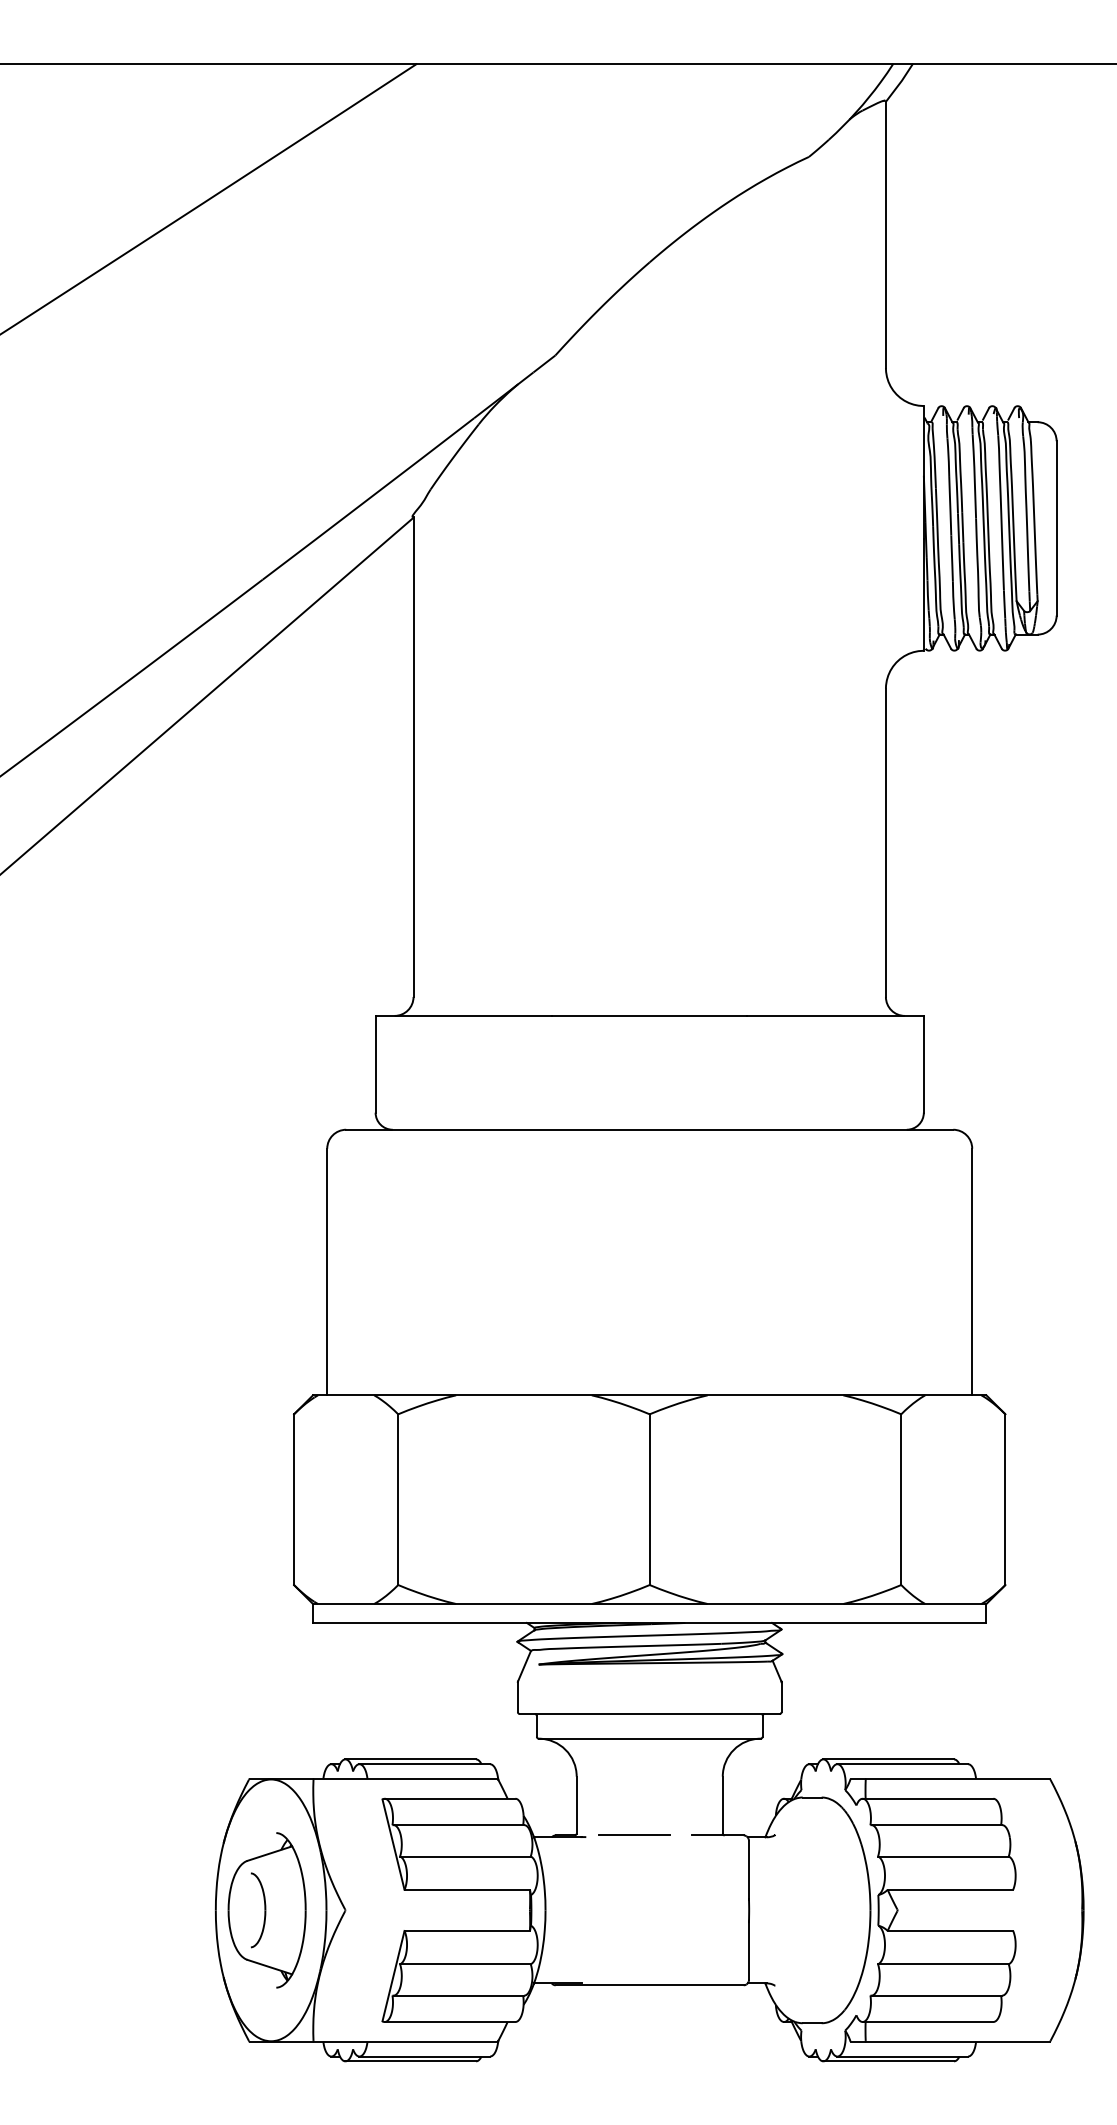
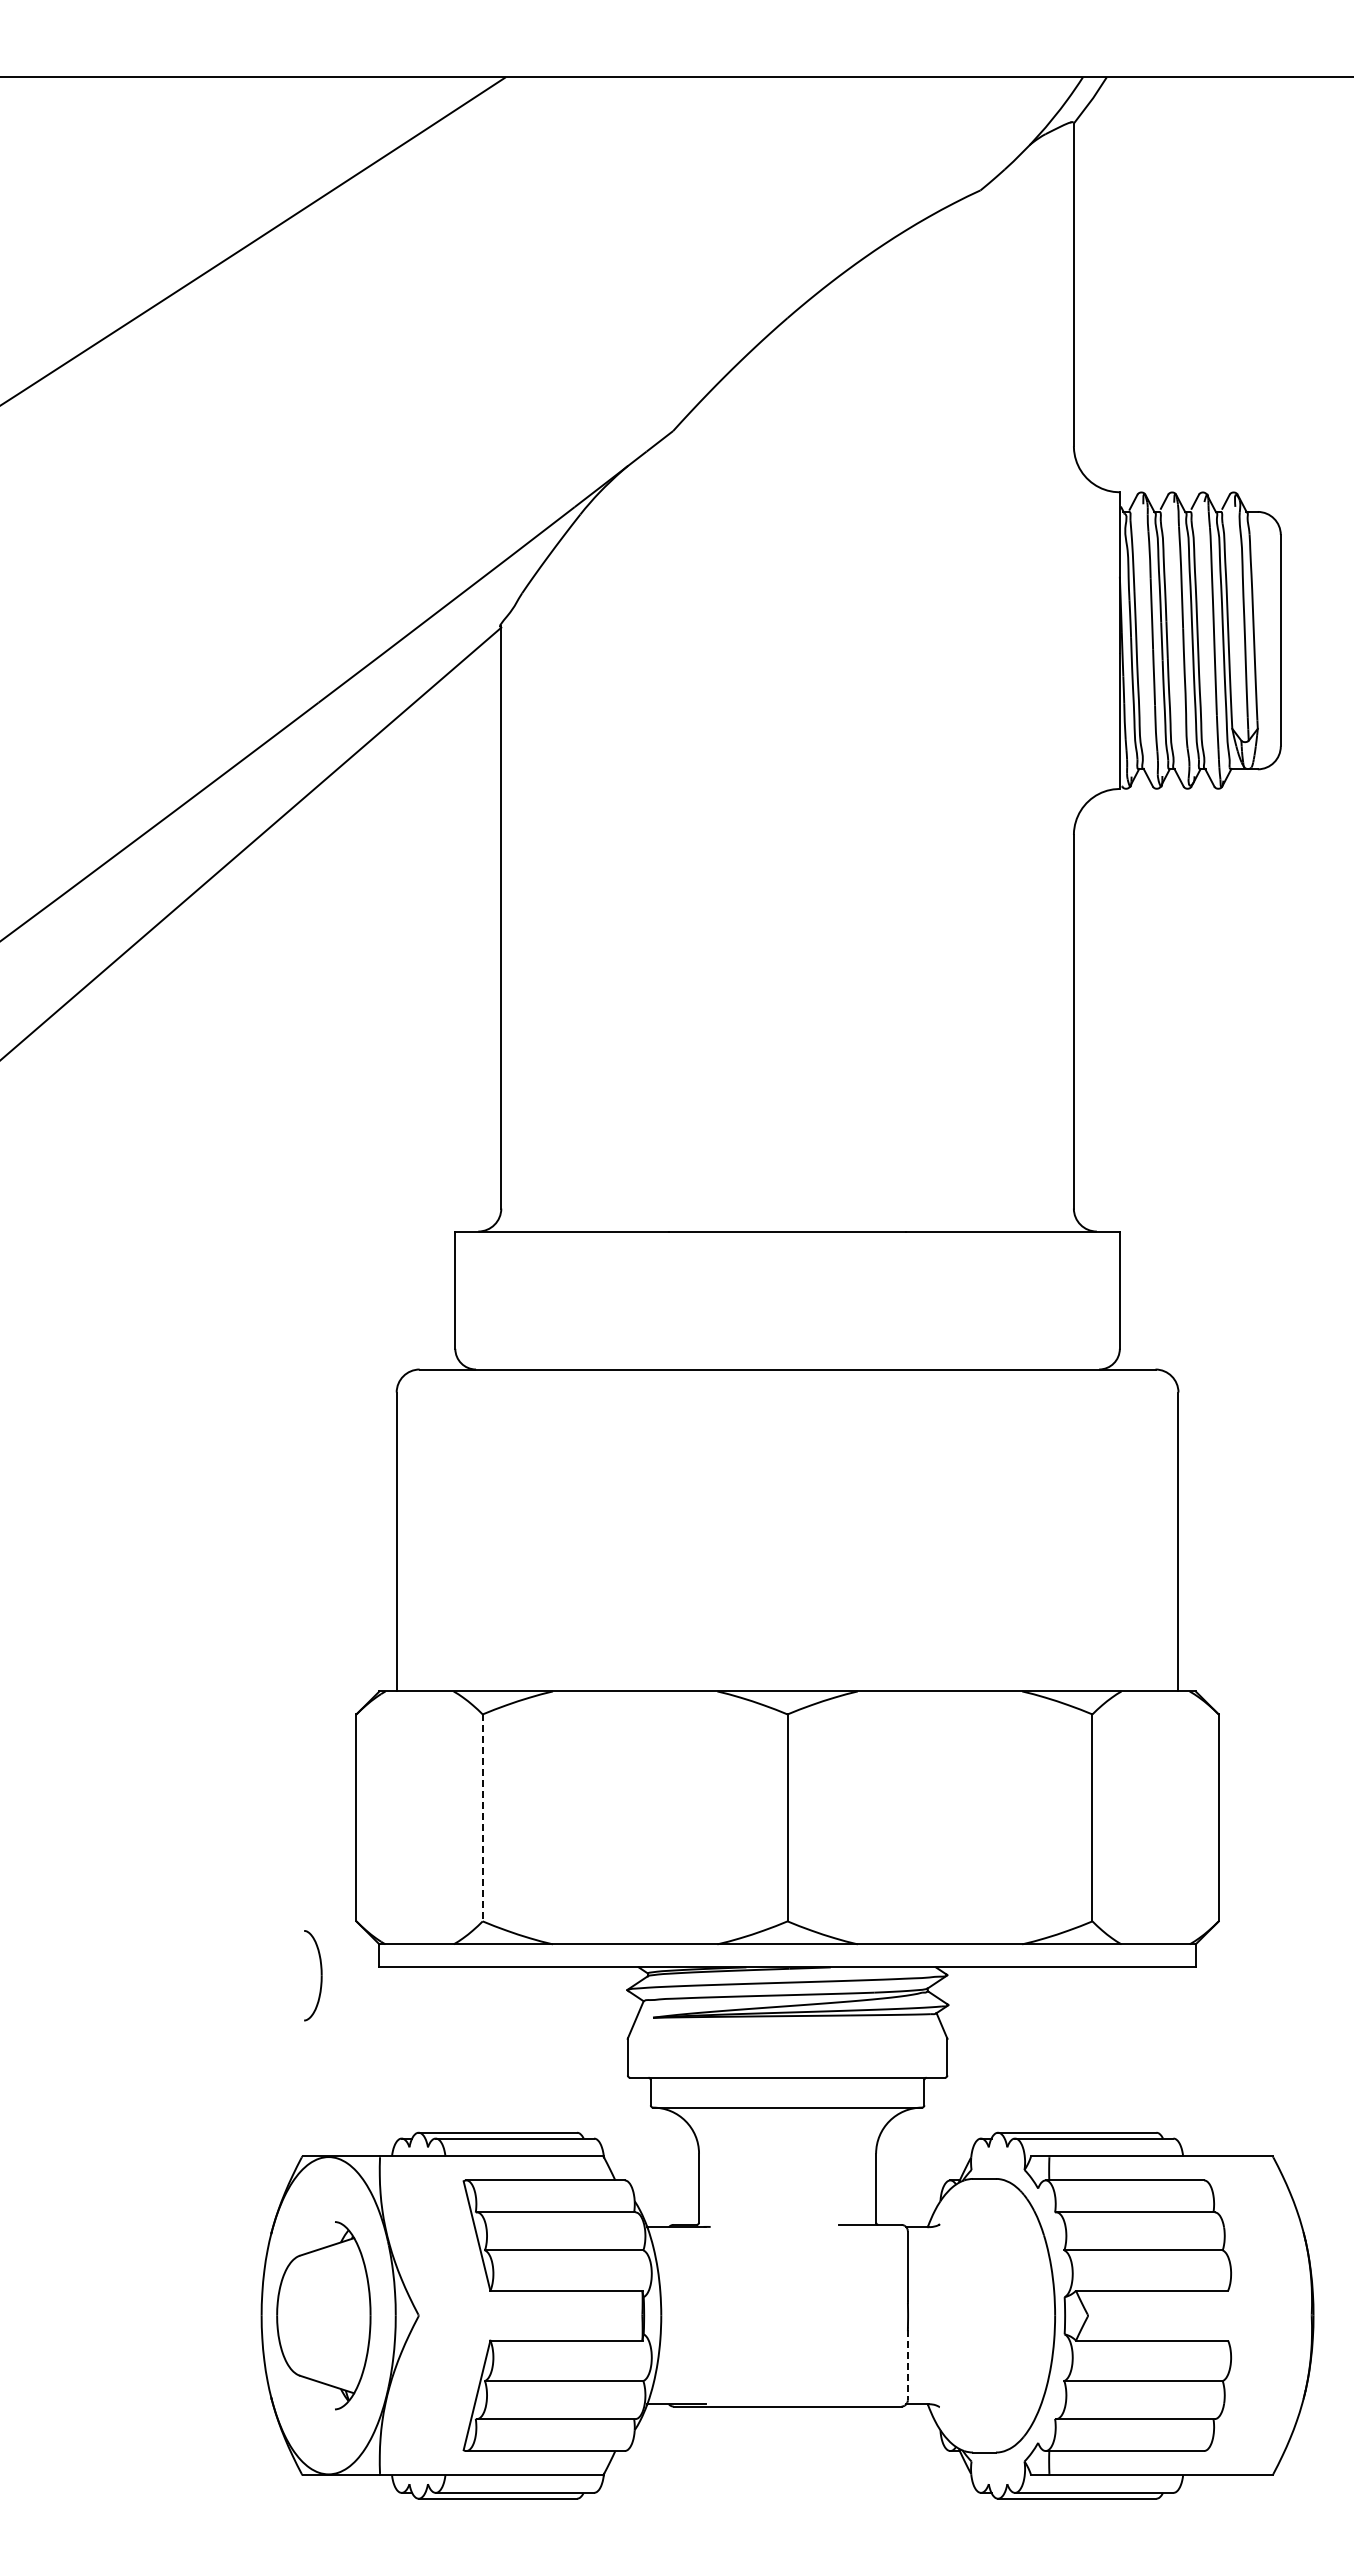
line: (398, 1500) -> (482, 1818), solid -> dashed
line: (634, 1835) -> (769, 2224), removed
part: (264, 1910) -> (320, 1975), moved
line: (748, 1950) -> (907, 2364), solid -> dashed

